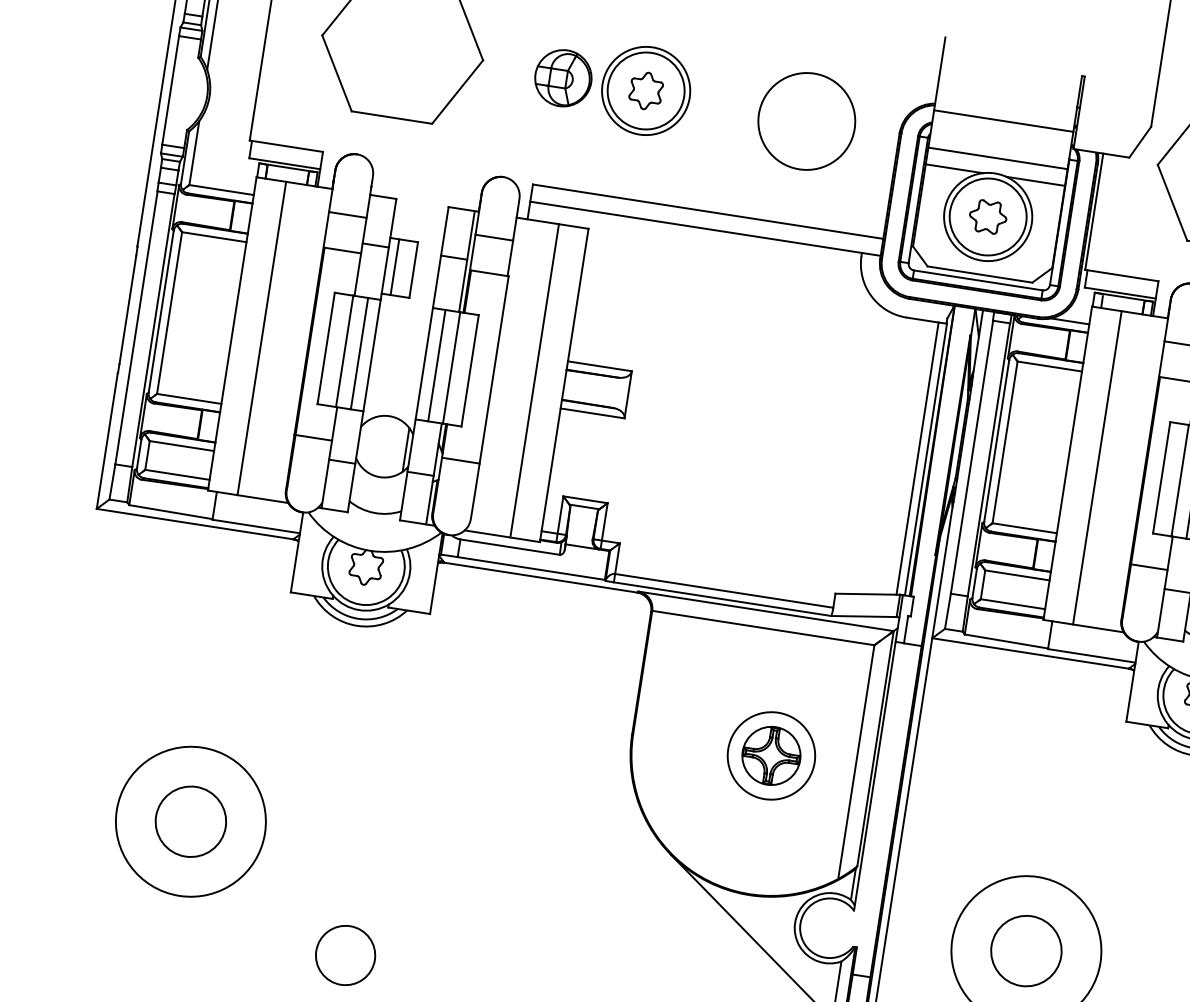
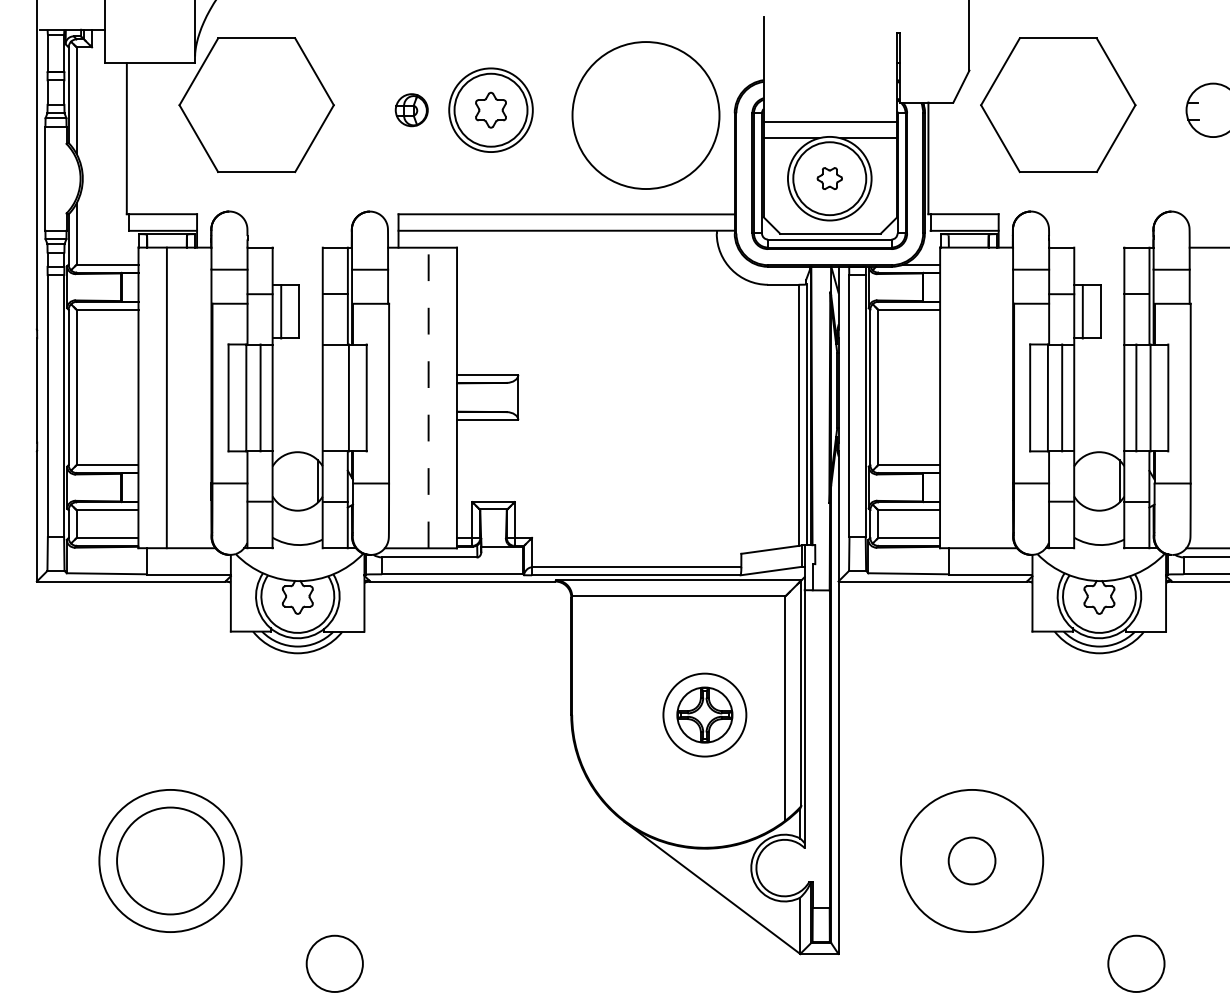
part: (563, 77) -> (411, 109), size x0.6
circle: (806, 121) -> (645, 115), size x1.6
line: (1003, 121) -> (830, 86), removed
part: (987, 216) -> (829, 178), size x0.7
line: (436, 365) -> (334, 397), removed
line: (534, 380) -> (428, 397), solid -> dashed
line: (1097, 467) -> (968, 397), removed
circle: (191, 821) -> (170, 860), size x1.6
circle: (1025, 950) -> (971, 860), size x0.7

